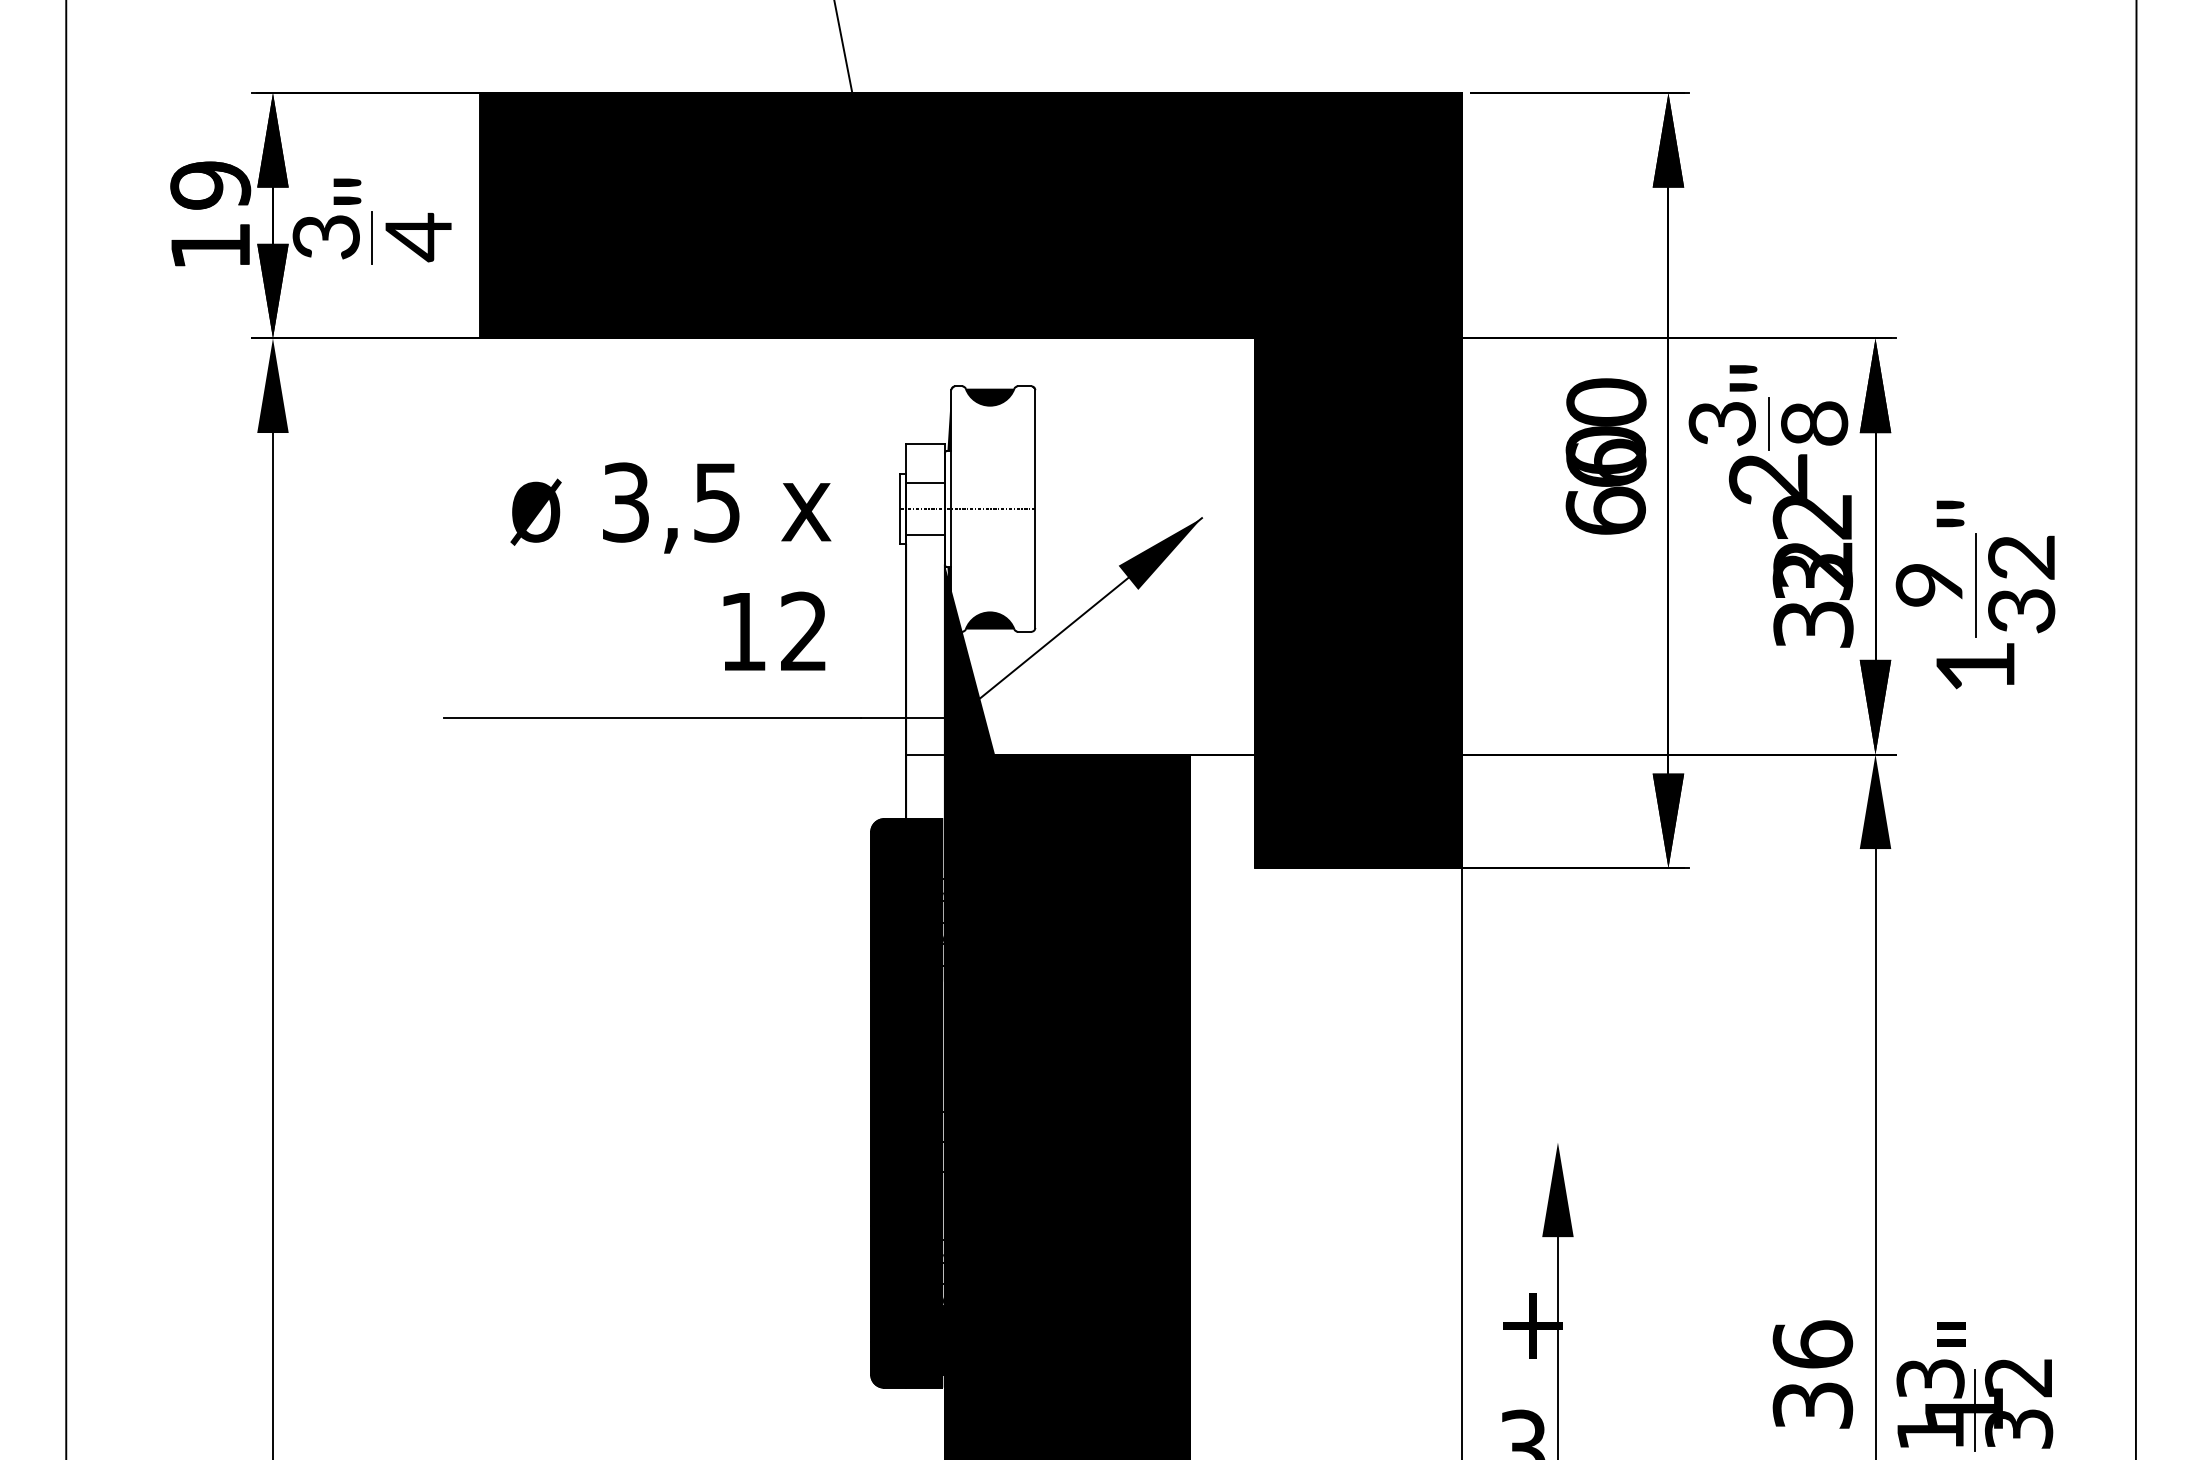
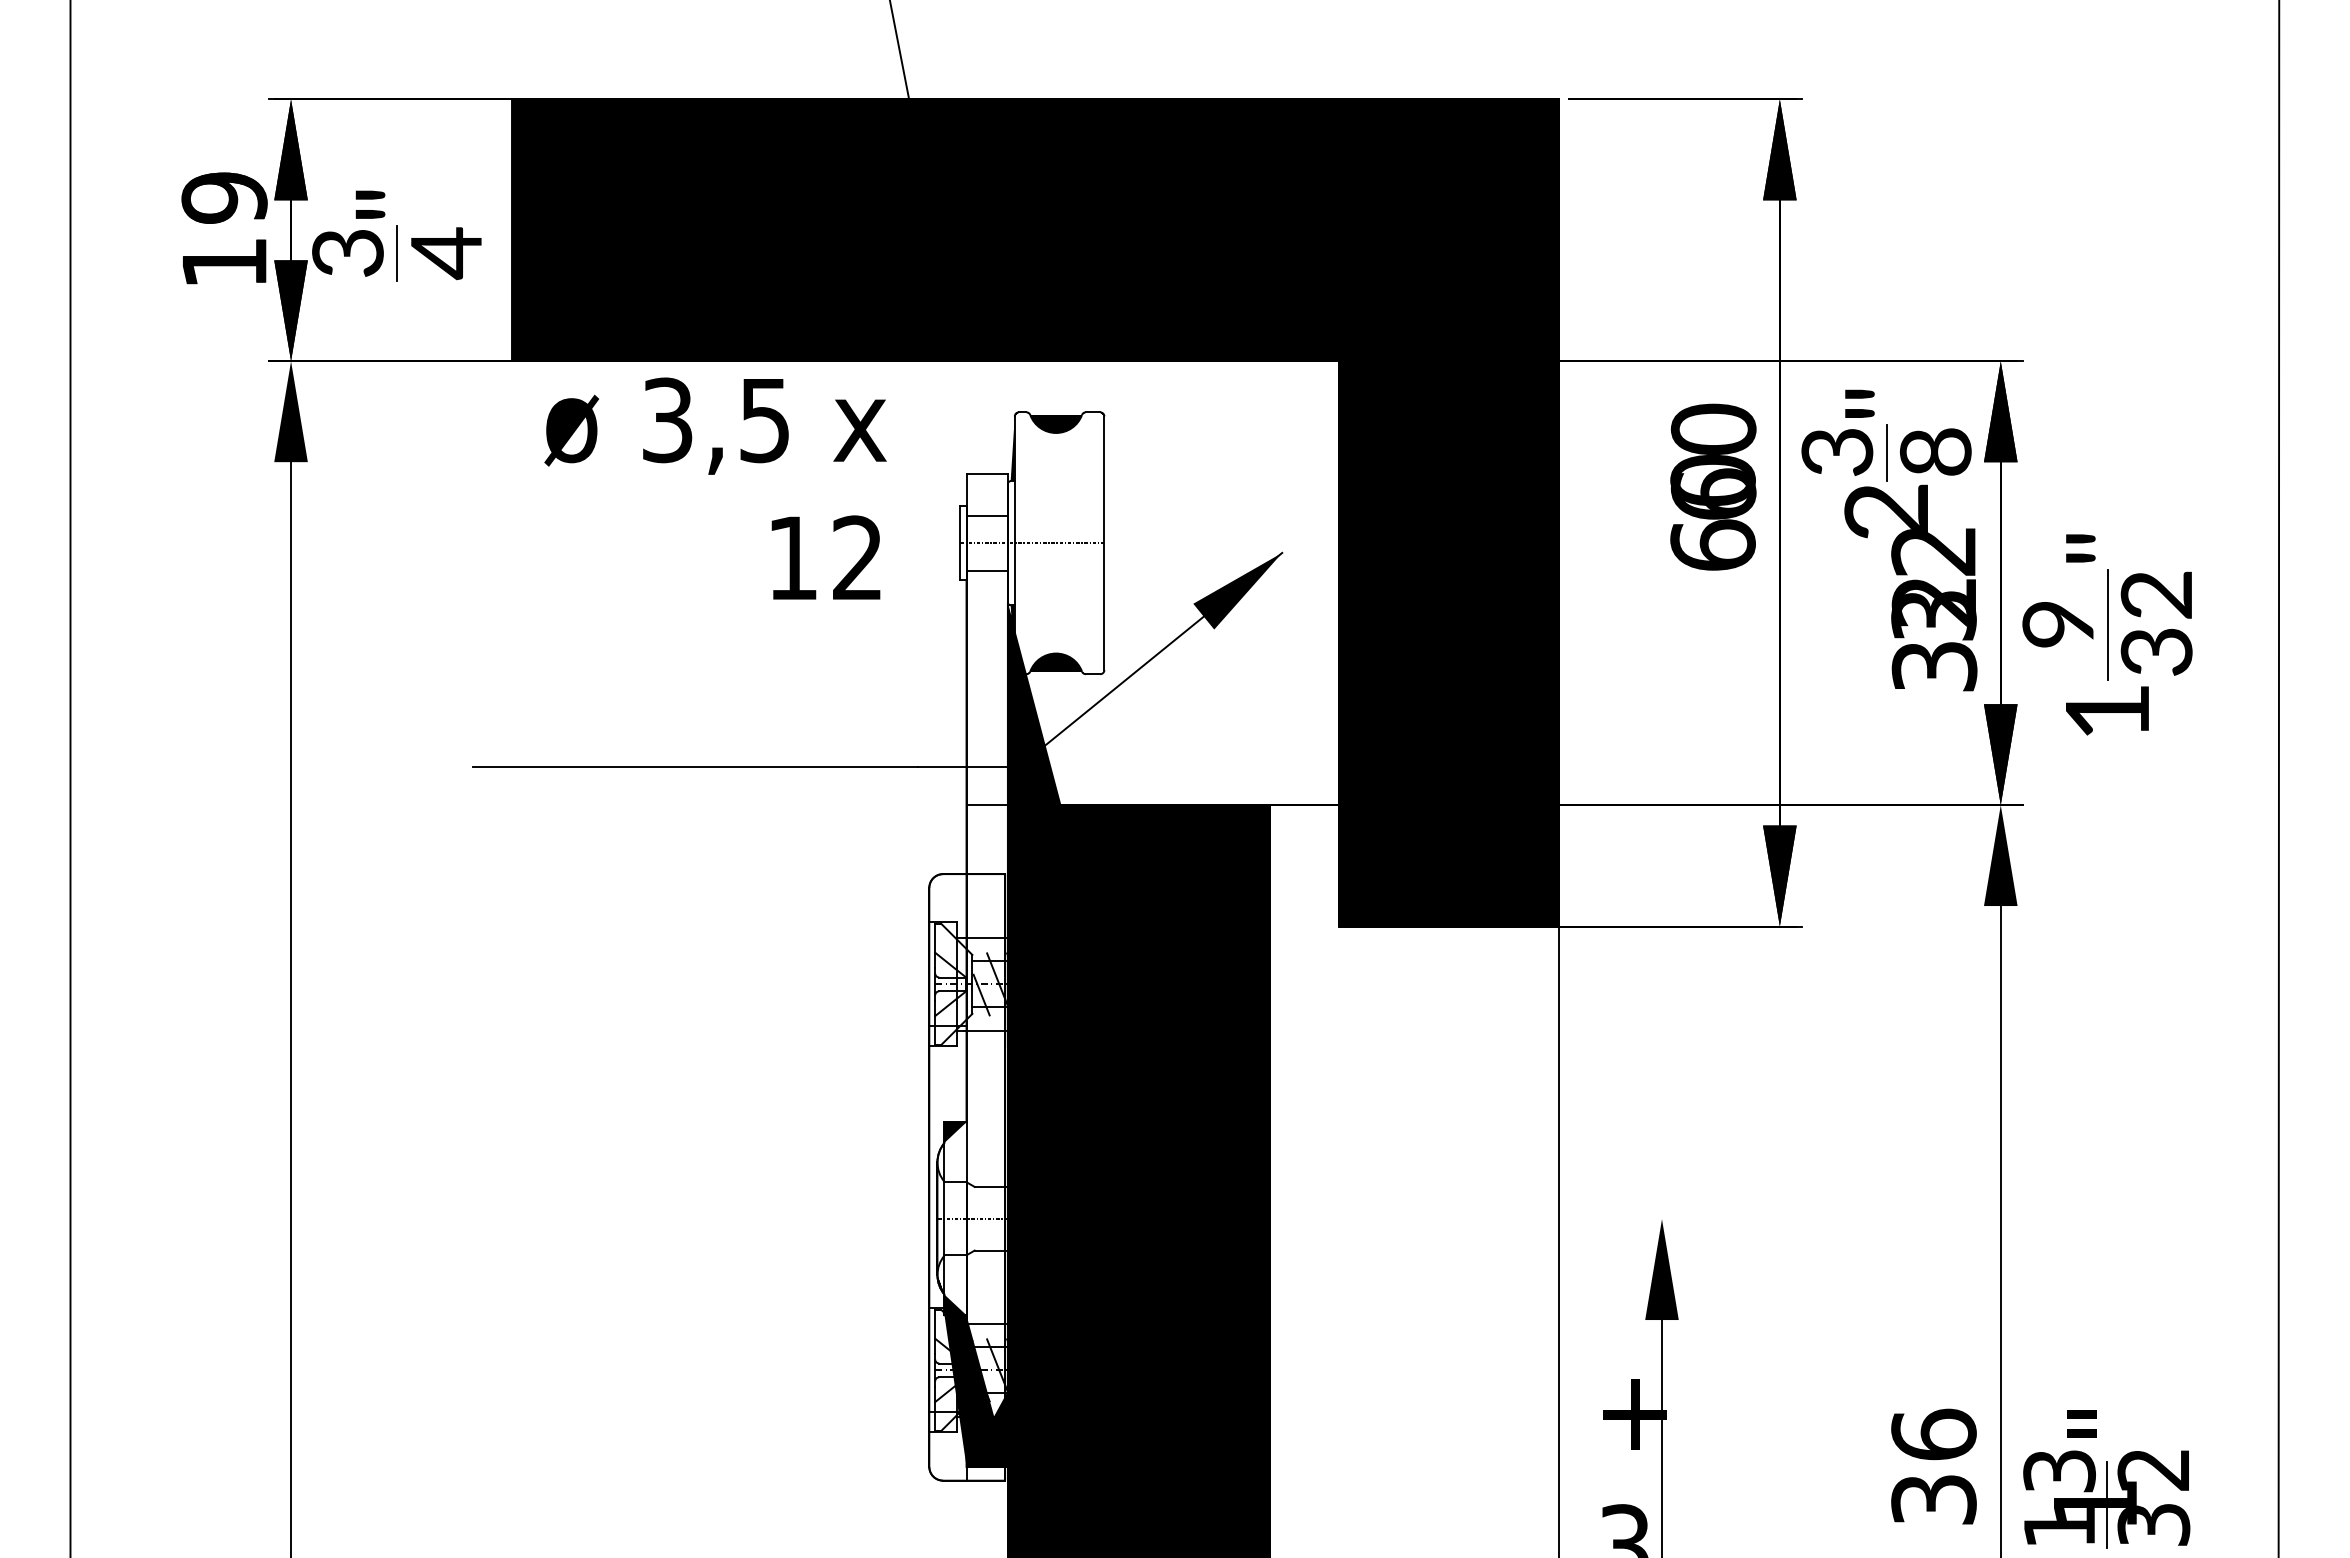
text: (670, 566) -> (715, 488), moved
fill: (907, 1103) -> (967, 1177), removed

